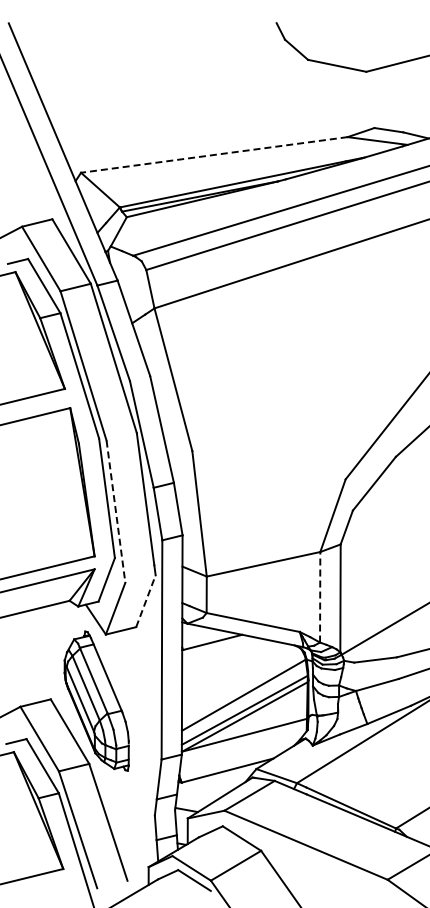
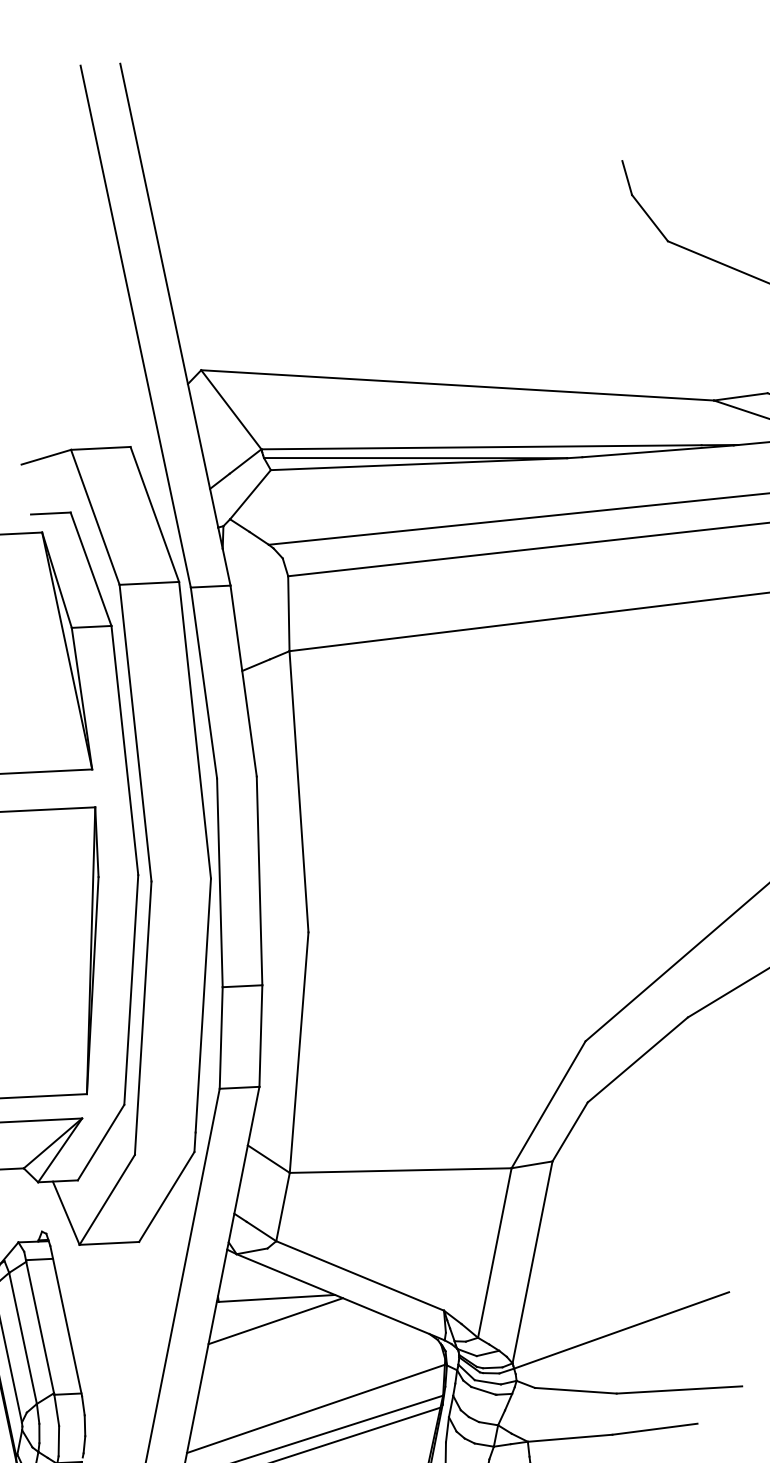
line: (213, 155) -> (455, 386), dashed -> solid
line: (115, 511) -> (142, 1017), dashed -> solid
line: (320, 596) -> (495, 1251), dashed -> solid
line: (145, 601) -> (165, 1197), dashed -> solid
line: (214, 653) -> (276, 1319), added

